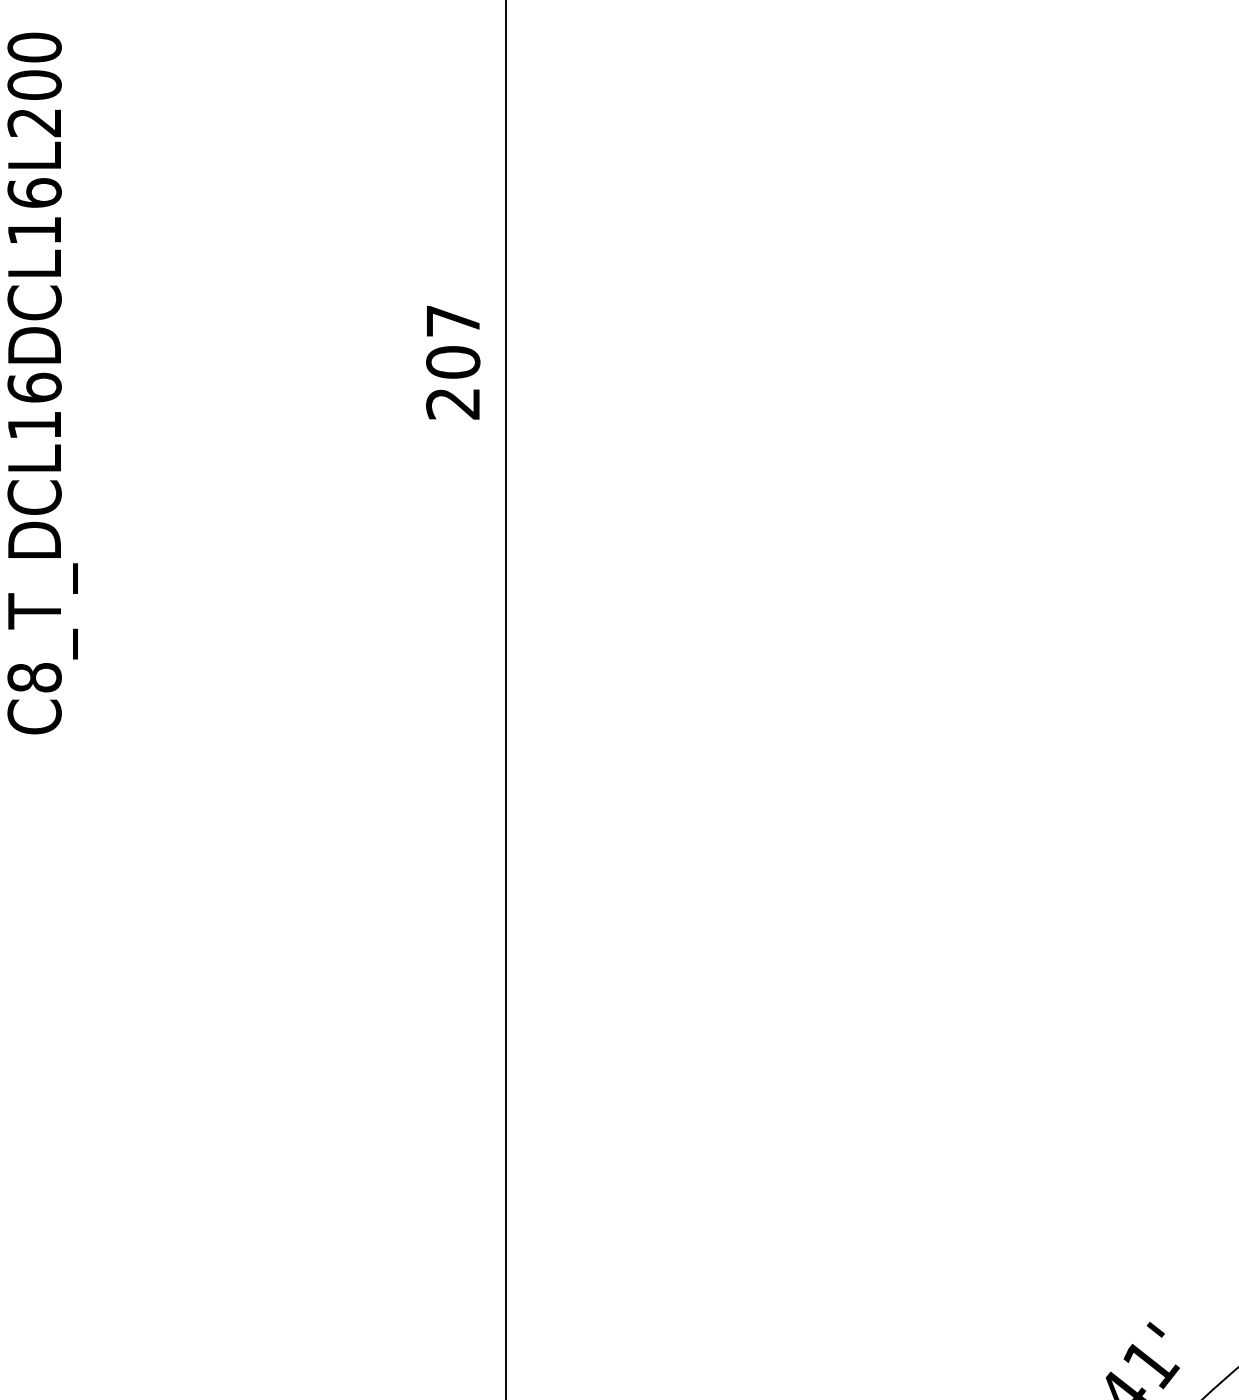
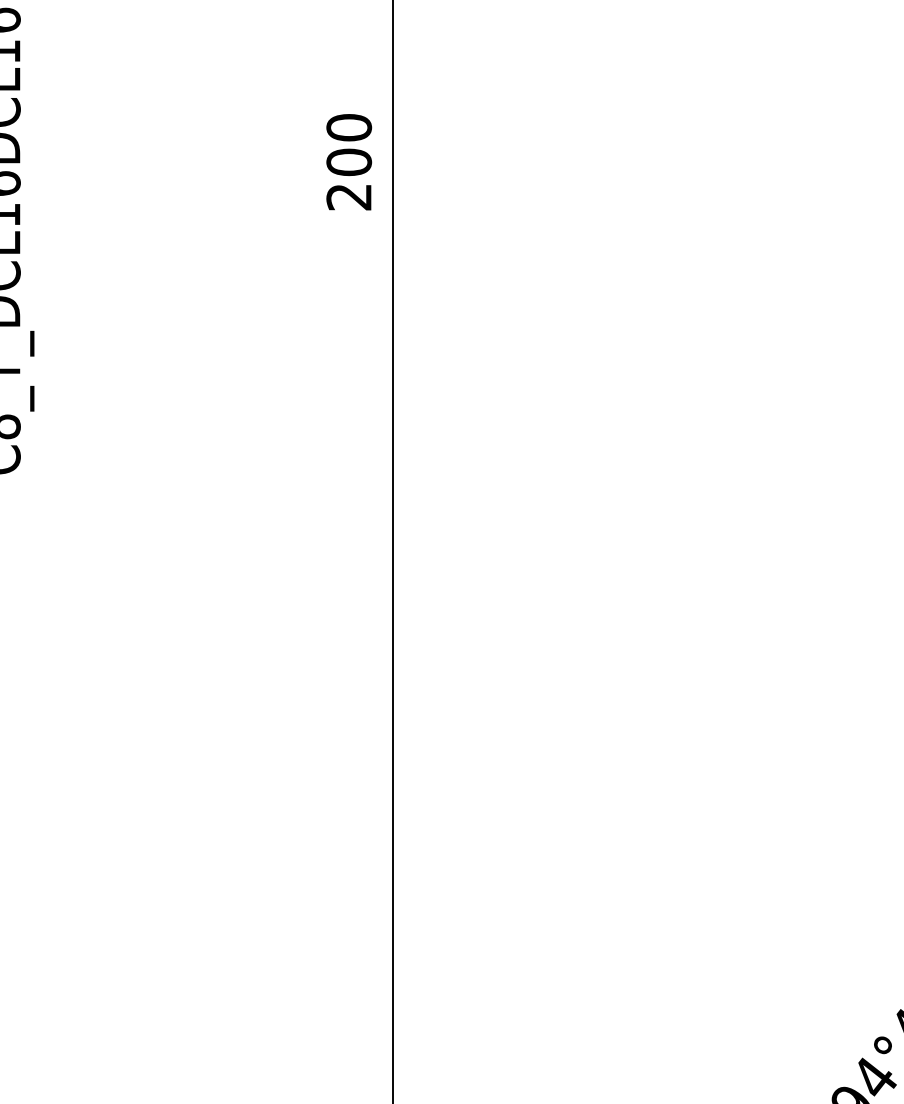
text: (453, 320) -> (349, 127), 207 -> 200

